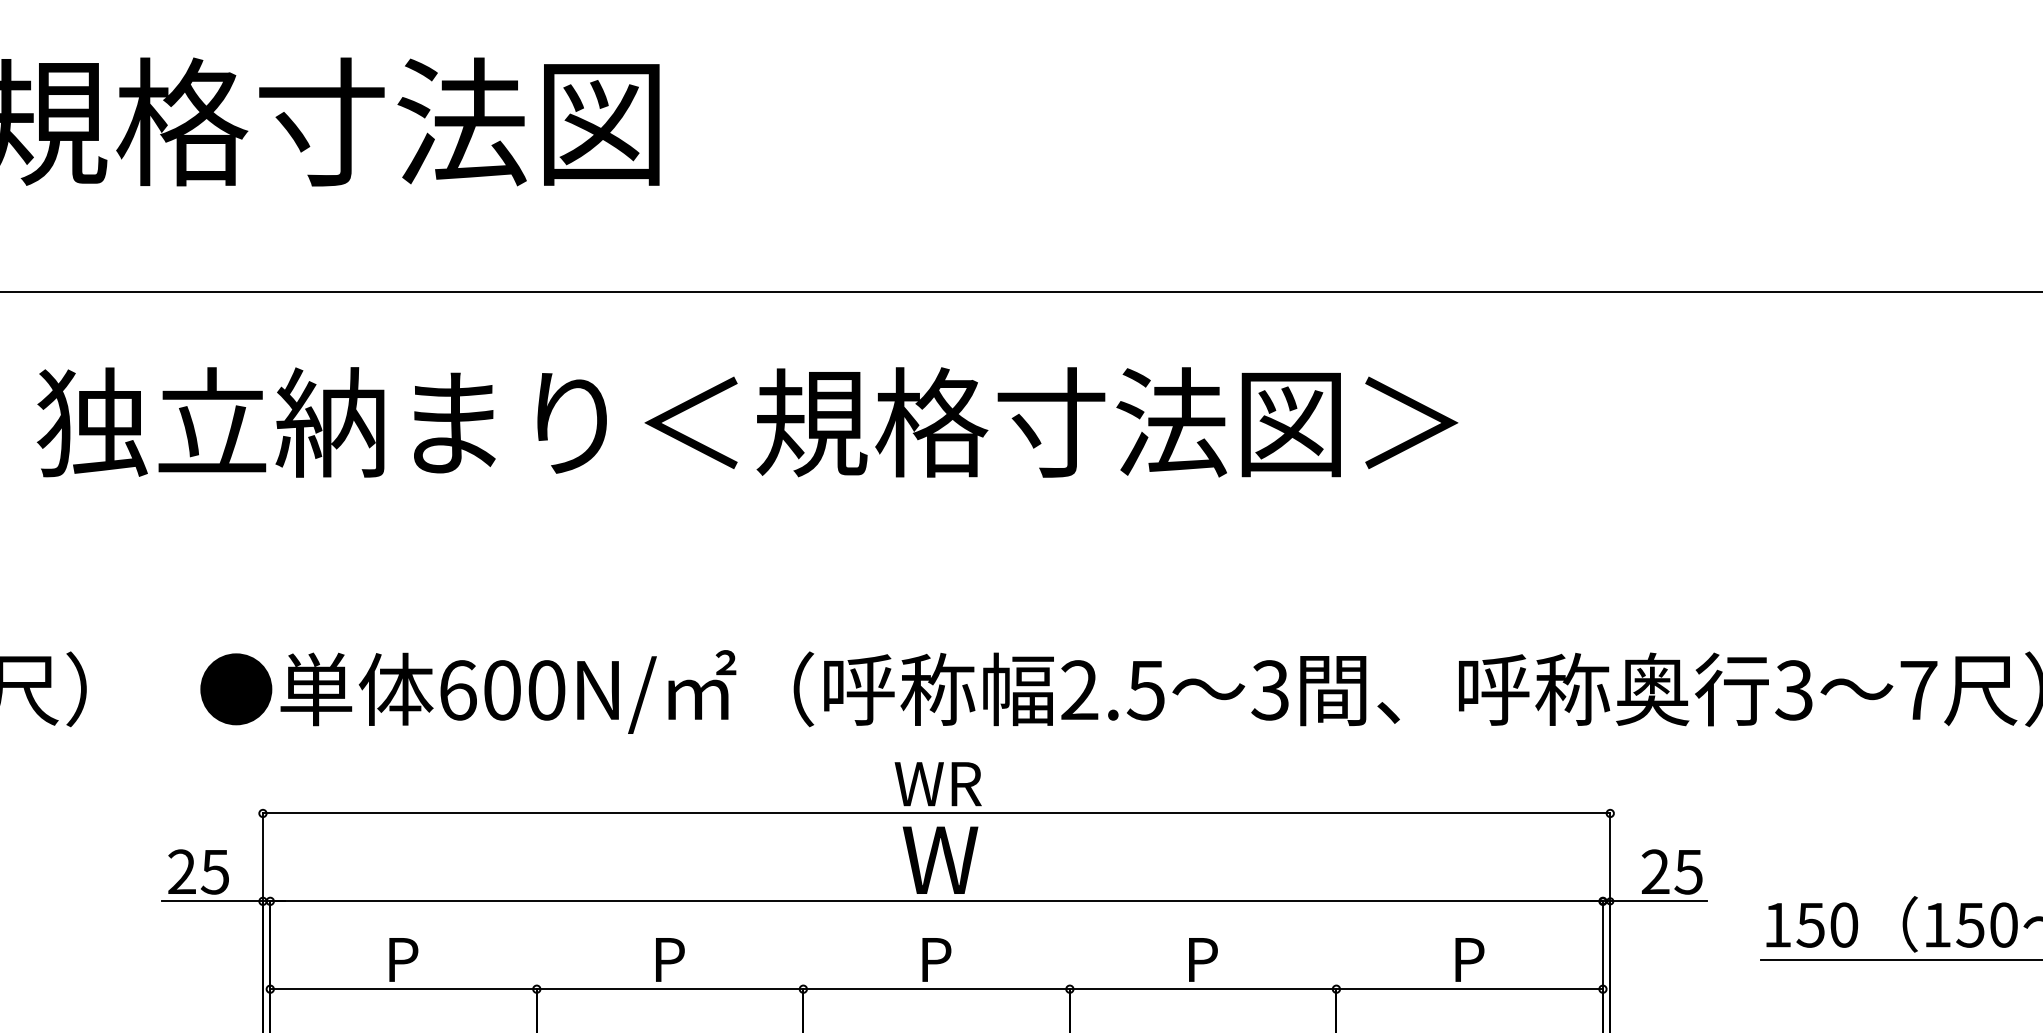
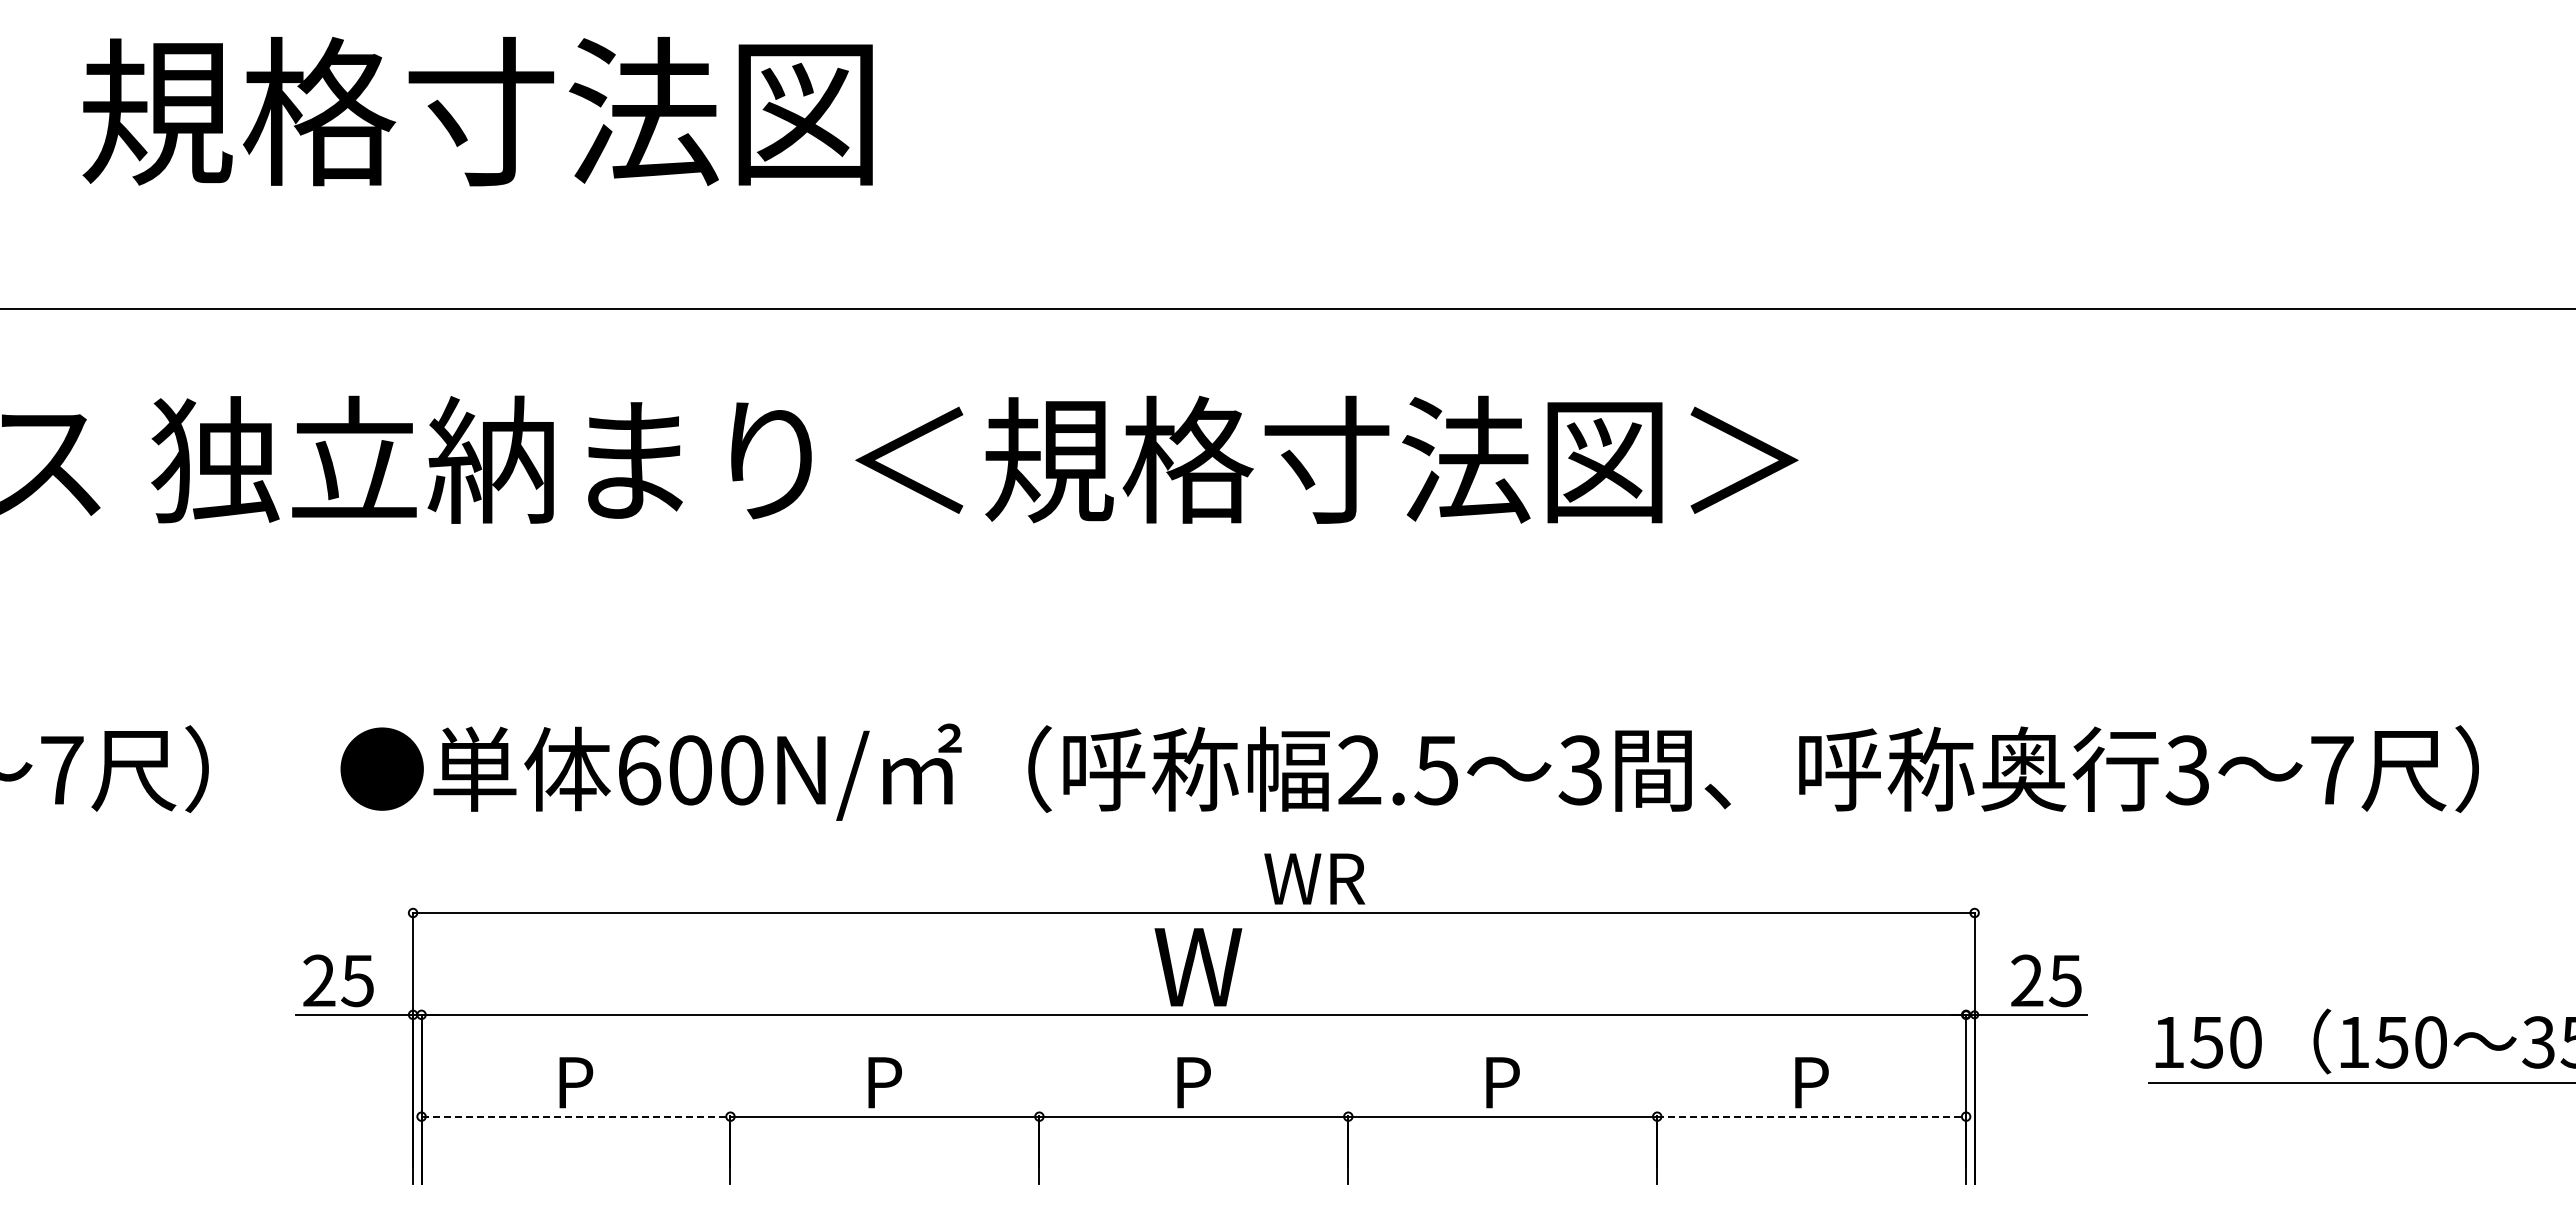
text: (938, 783) -> (1314, 878), moved
line: (403, 989) -> (576, 1116), solid -> dashed
line: (1470, 989) -> (1812, 1116), solid -> dashed

